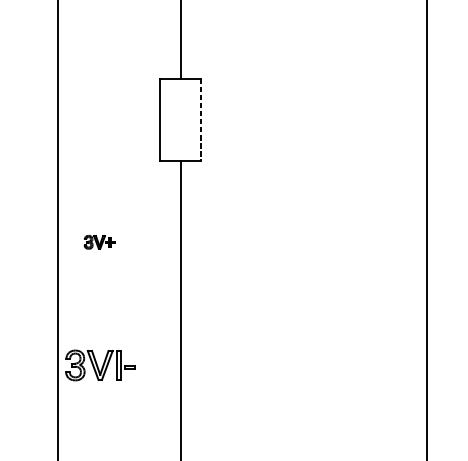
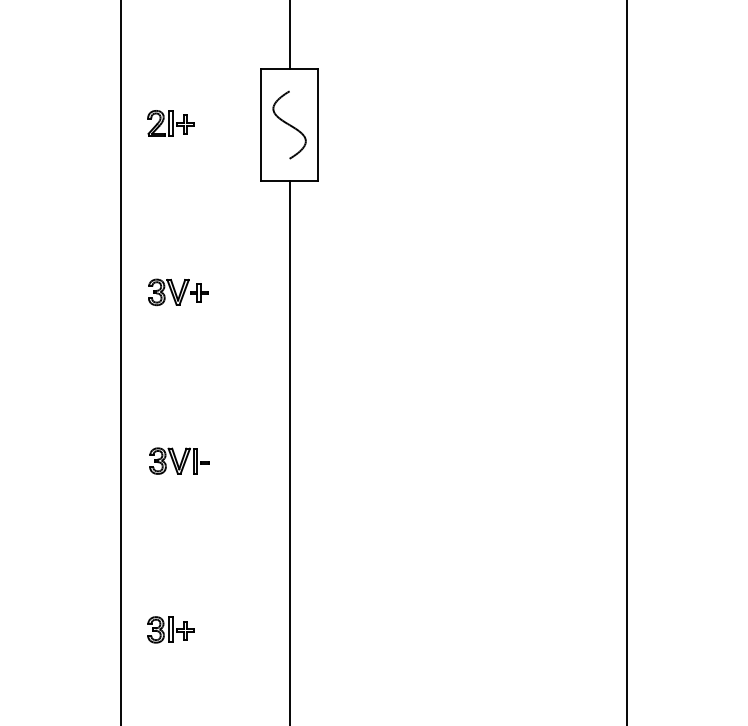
part: (93, 119) -> (170, 123), added
part: (180, 119) -> (289, 124), added
line: (201, 120) -> (317, 125), dashed -> solid
part: (99, 242) -> (178, 292), size x1.43
part: (100, 364) -> (179, 460), size x0.62

